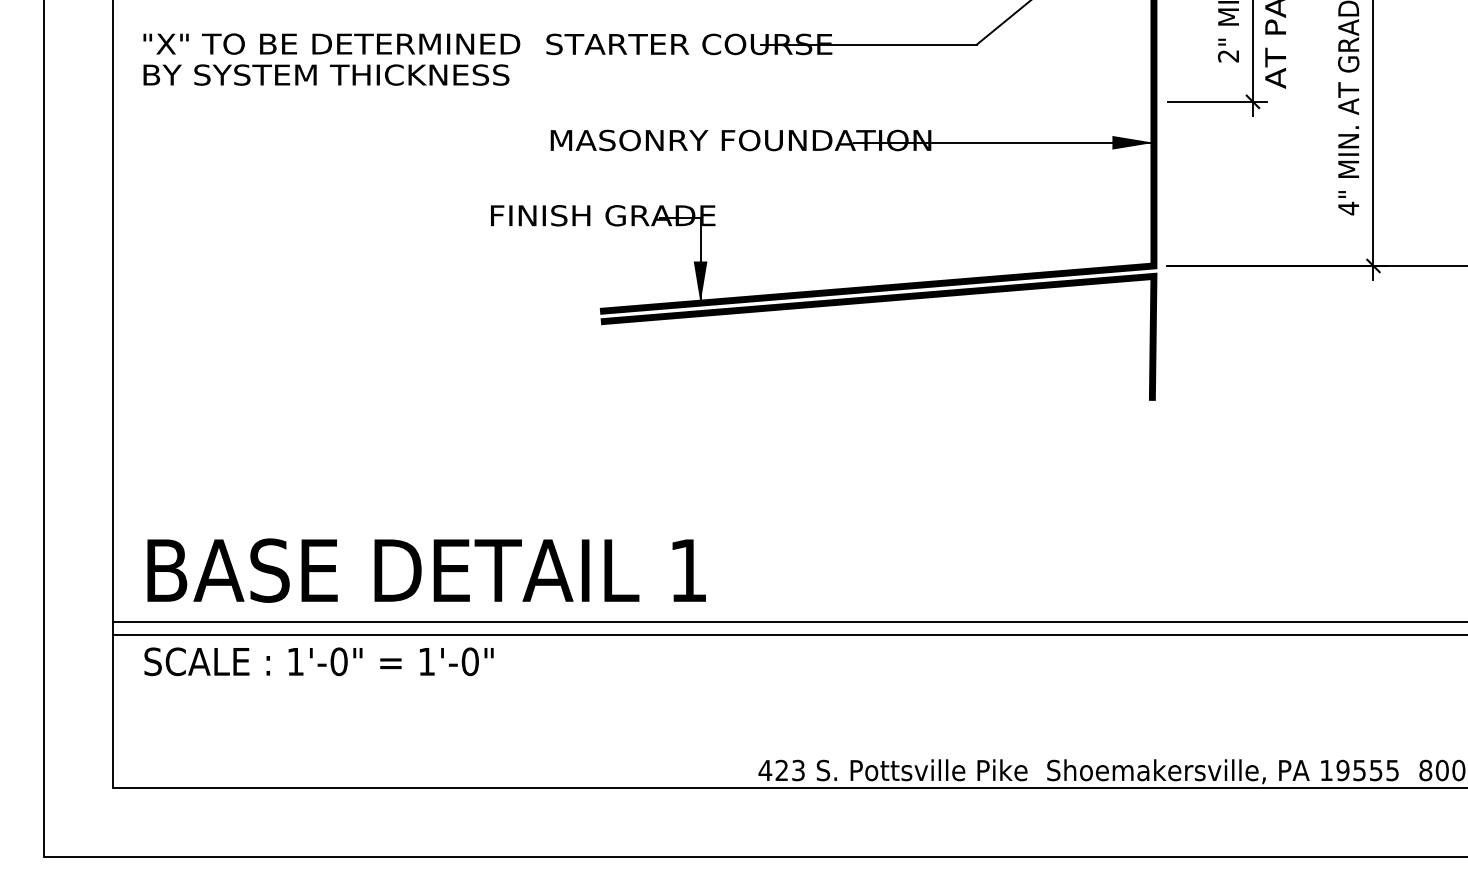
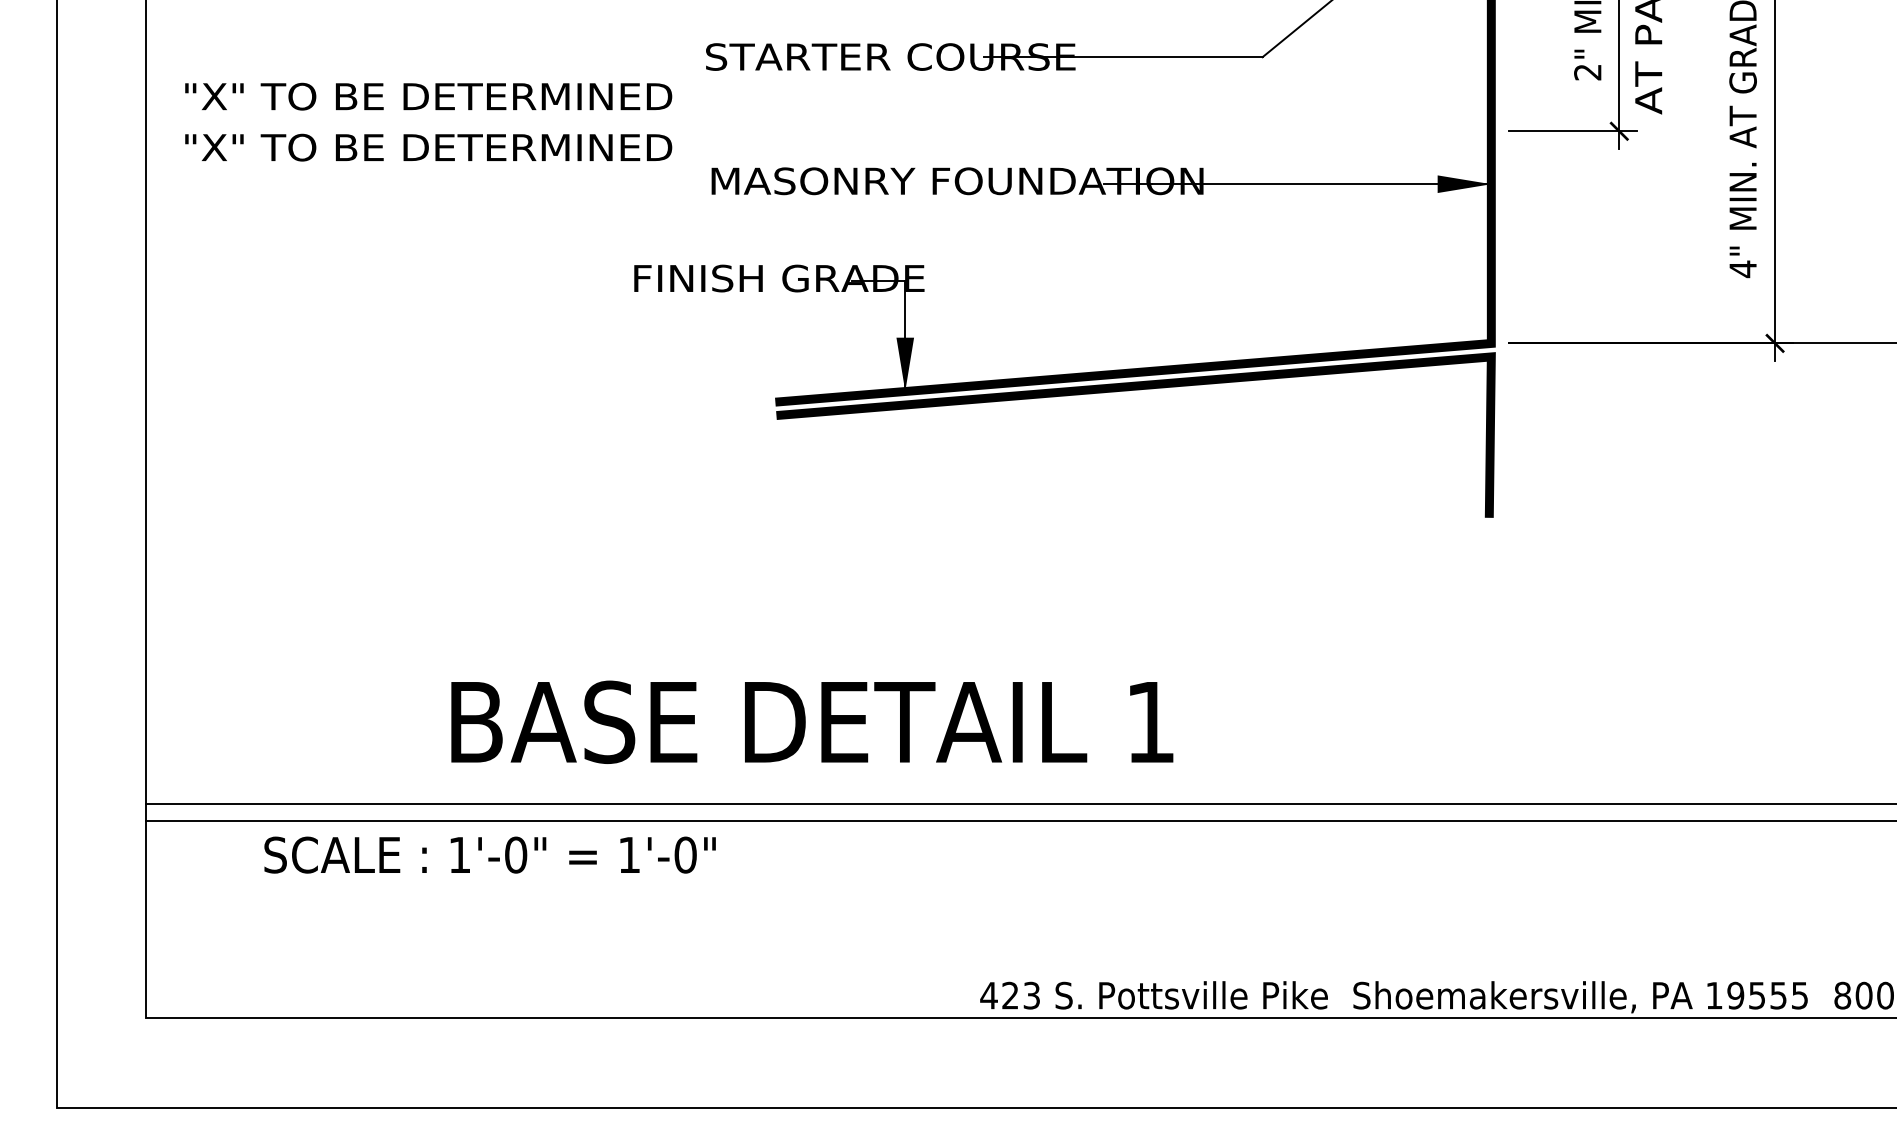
text: (331, 43) -> (428, 147), moved
text: (331, 74) -> (428, 96), BY SYSTEM THICKNESS -> "X" TO BE DETERMINED
text: (426, 570) -> (812, 721), moved
text: (318, 661) -> (489, 854), moved

